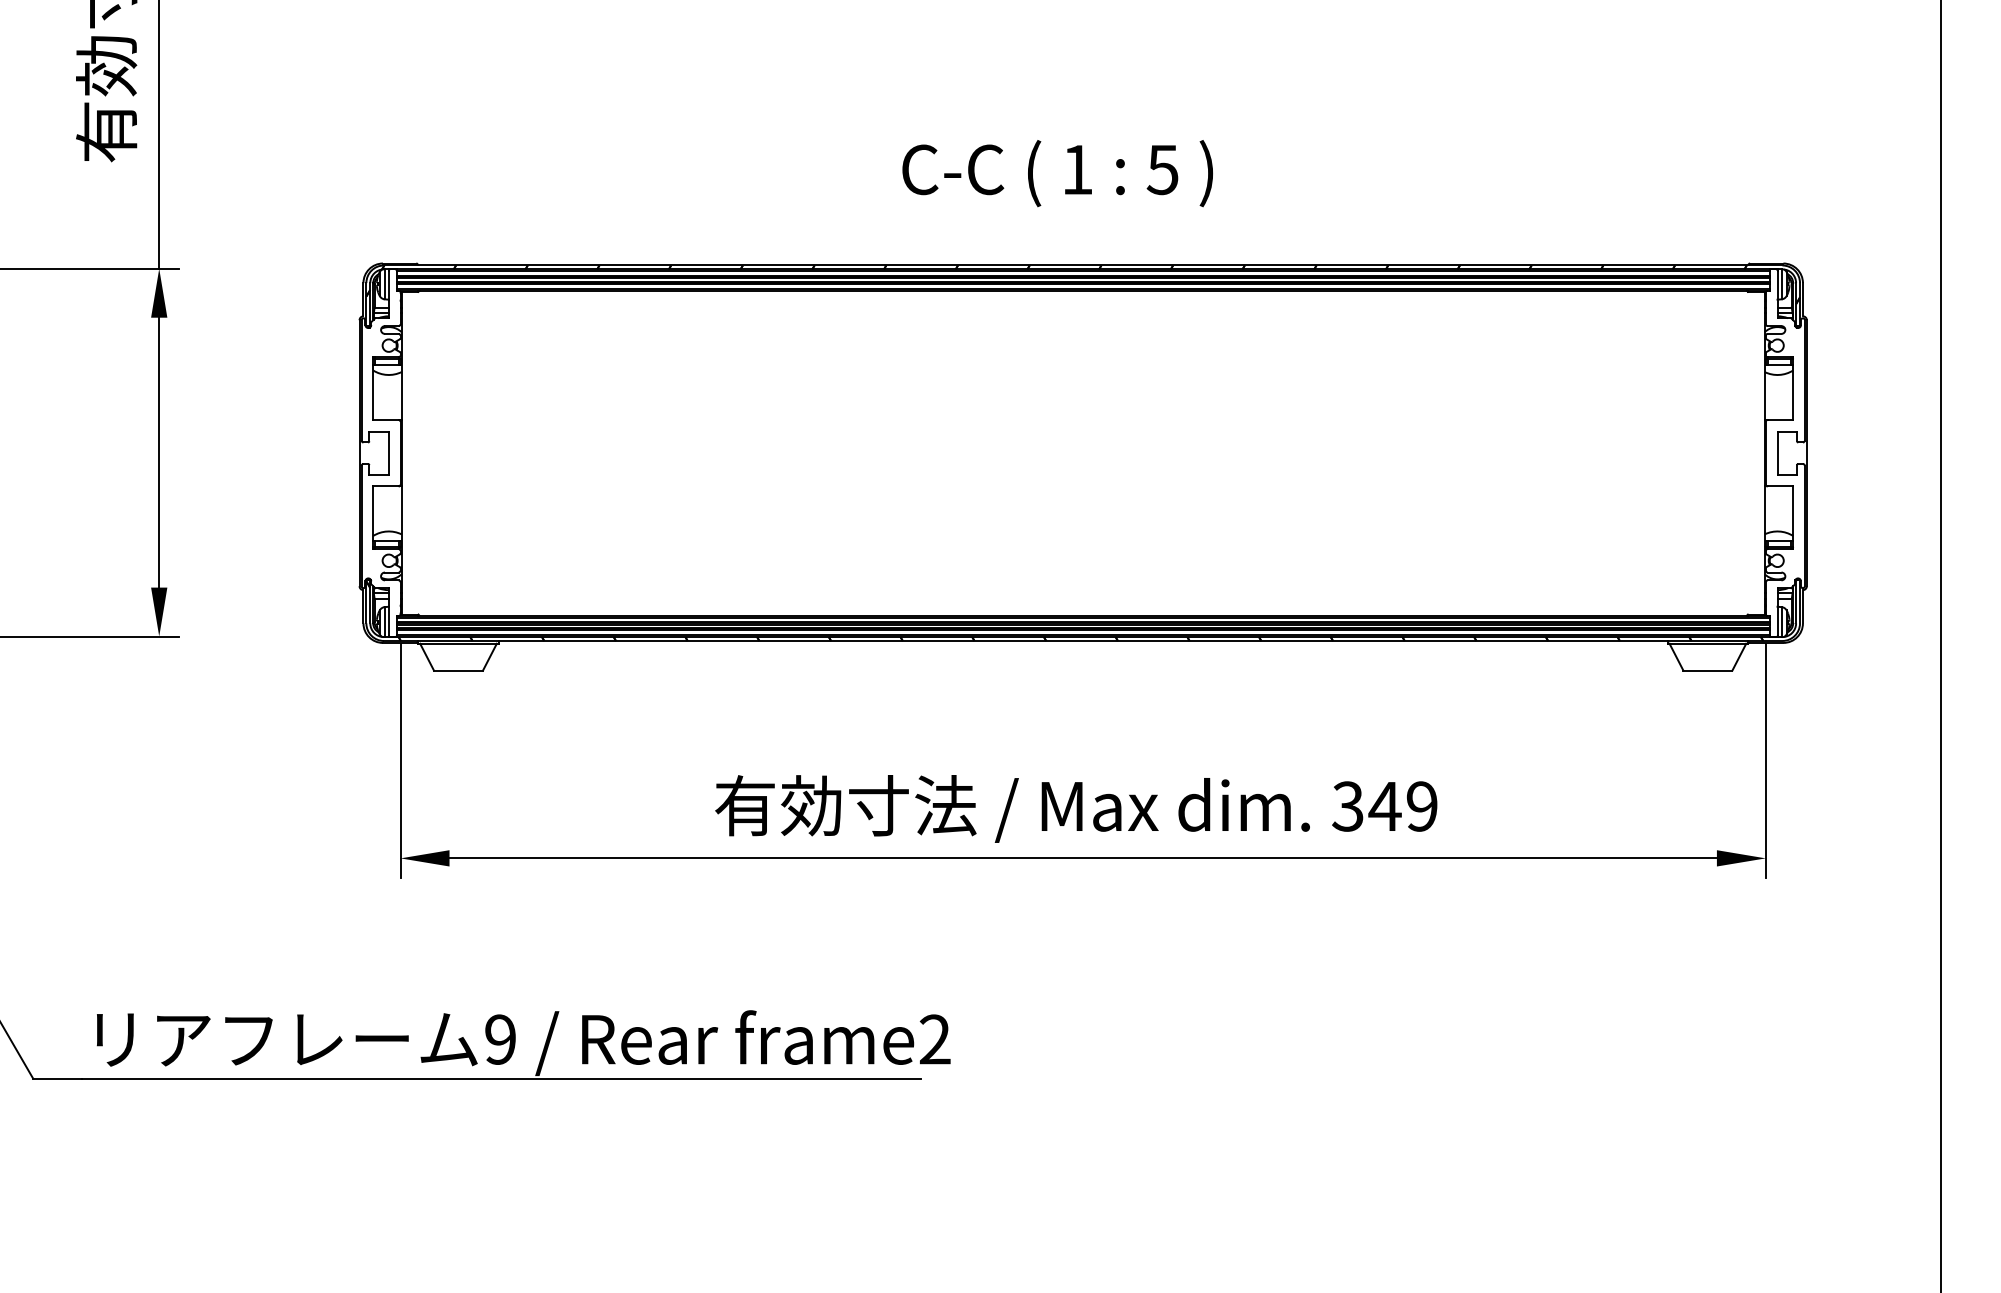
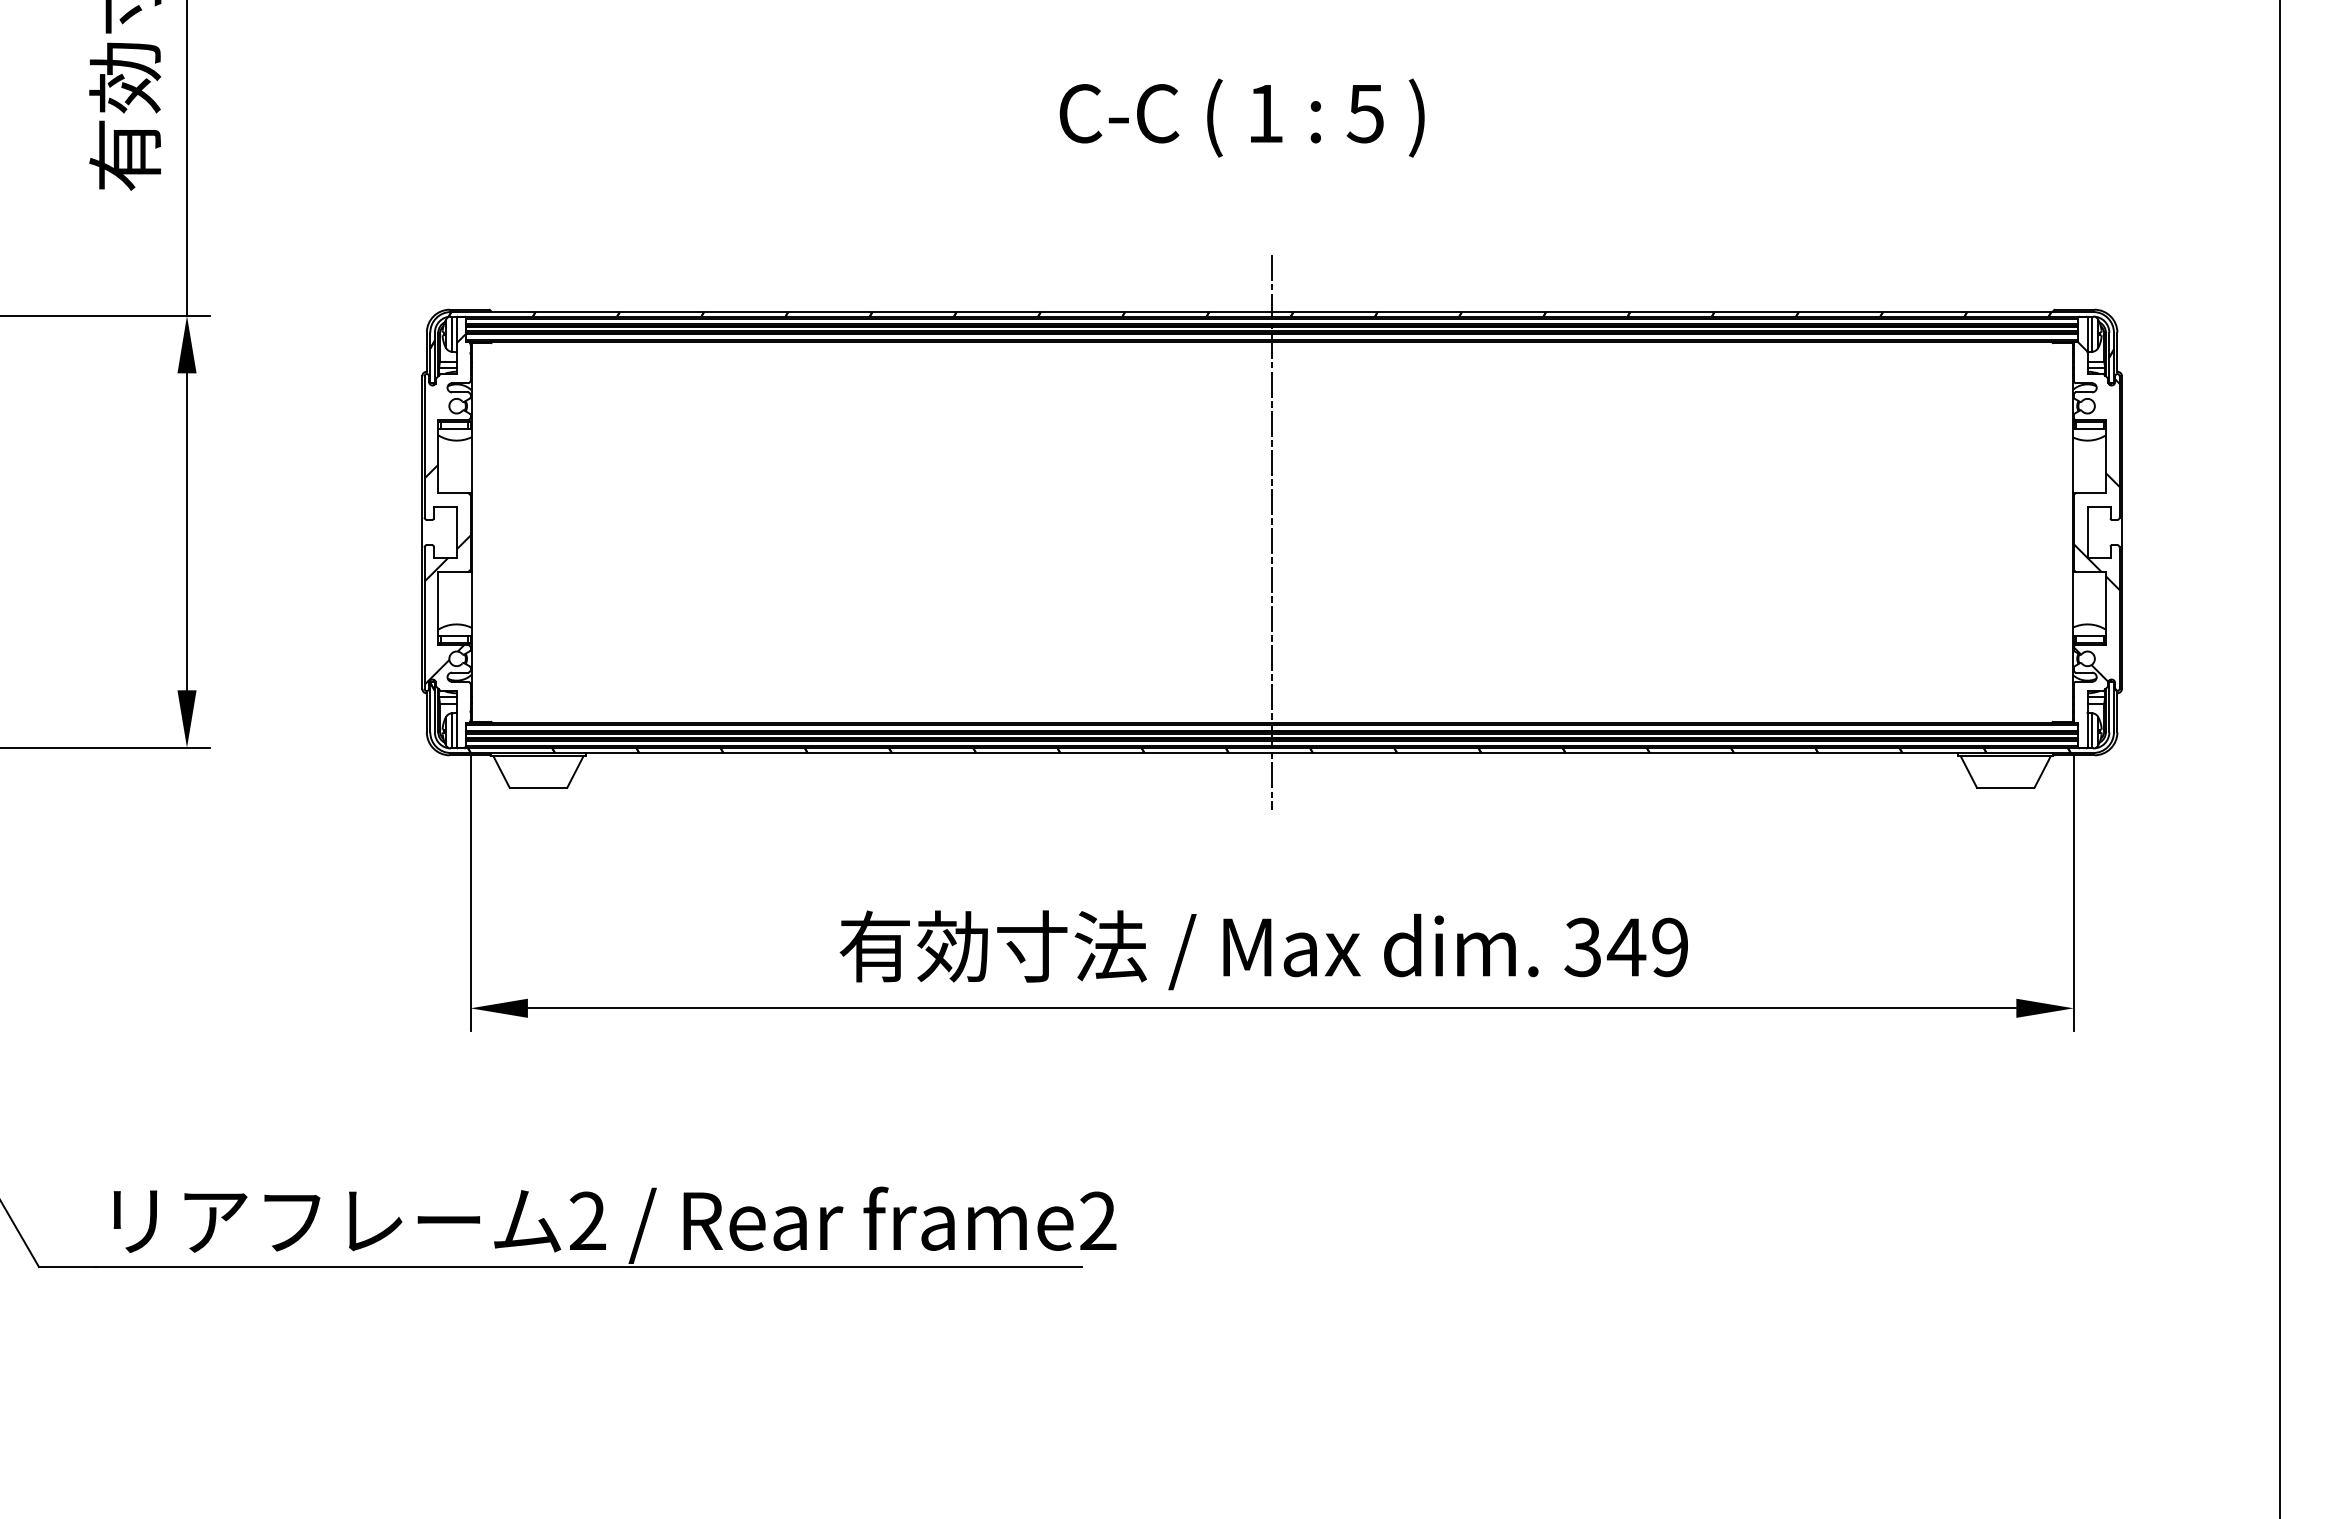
text: (1057, 173) -> (1241, 117), moved
hatch: (1785, 439) -> (2096, 516), added
line: (1083, 453) -> (1272, 532), added
hatch: (381, 460) -> (447, 541), added
text: (500, 1039) -> (587, 1220), 9 -> 2

